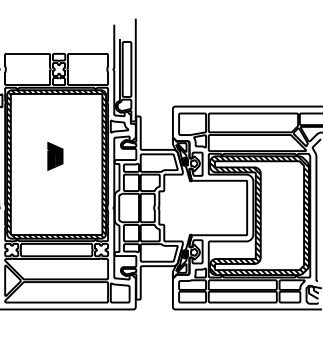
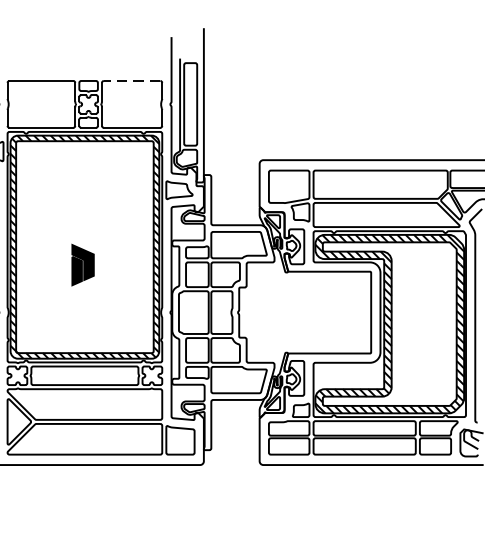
line: (88, 53) -> (132, 80), solid -> dashed
part: (55, 155) -> (83, 263), moved

